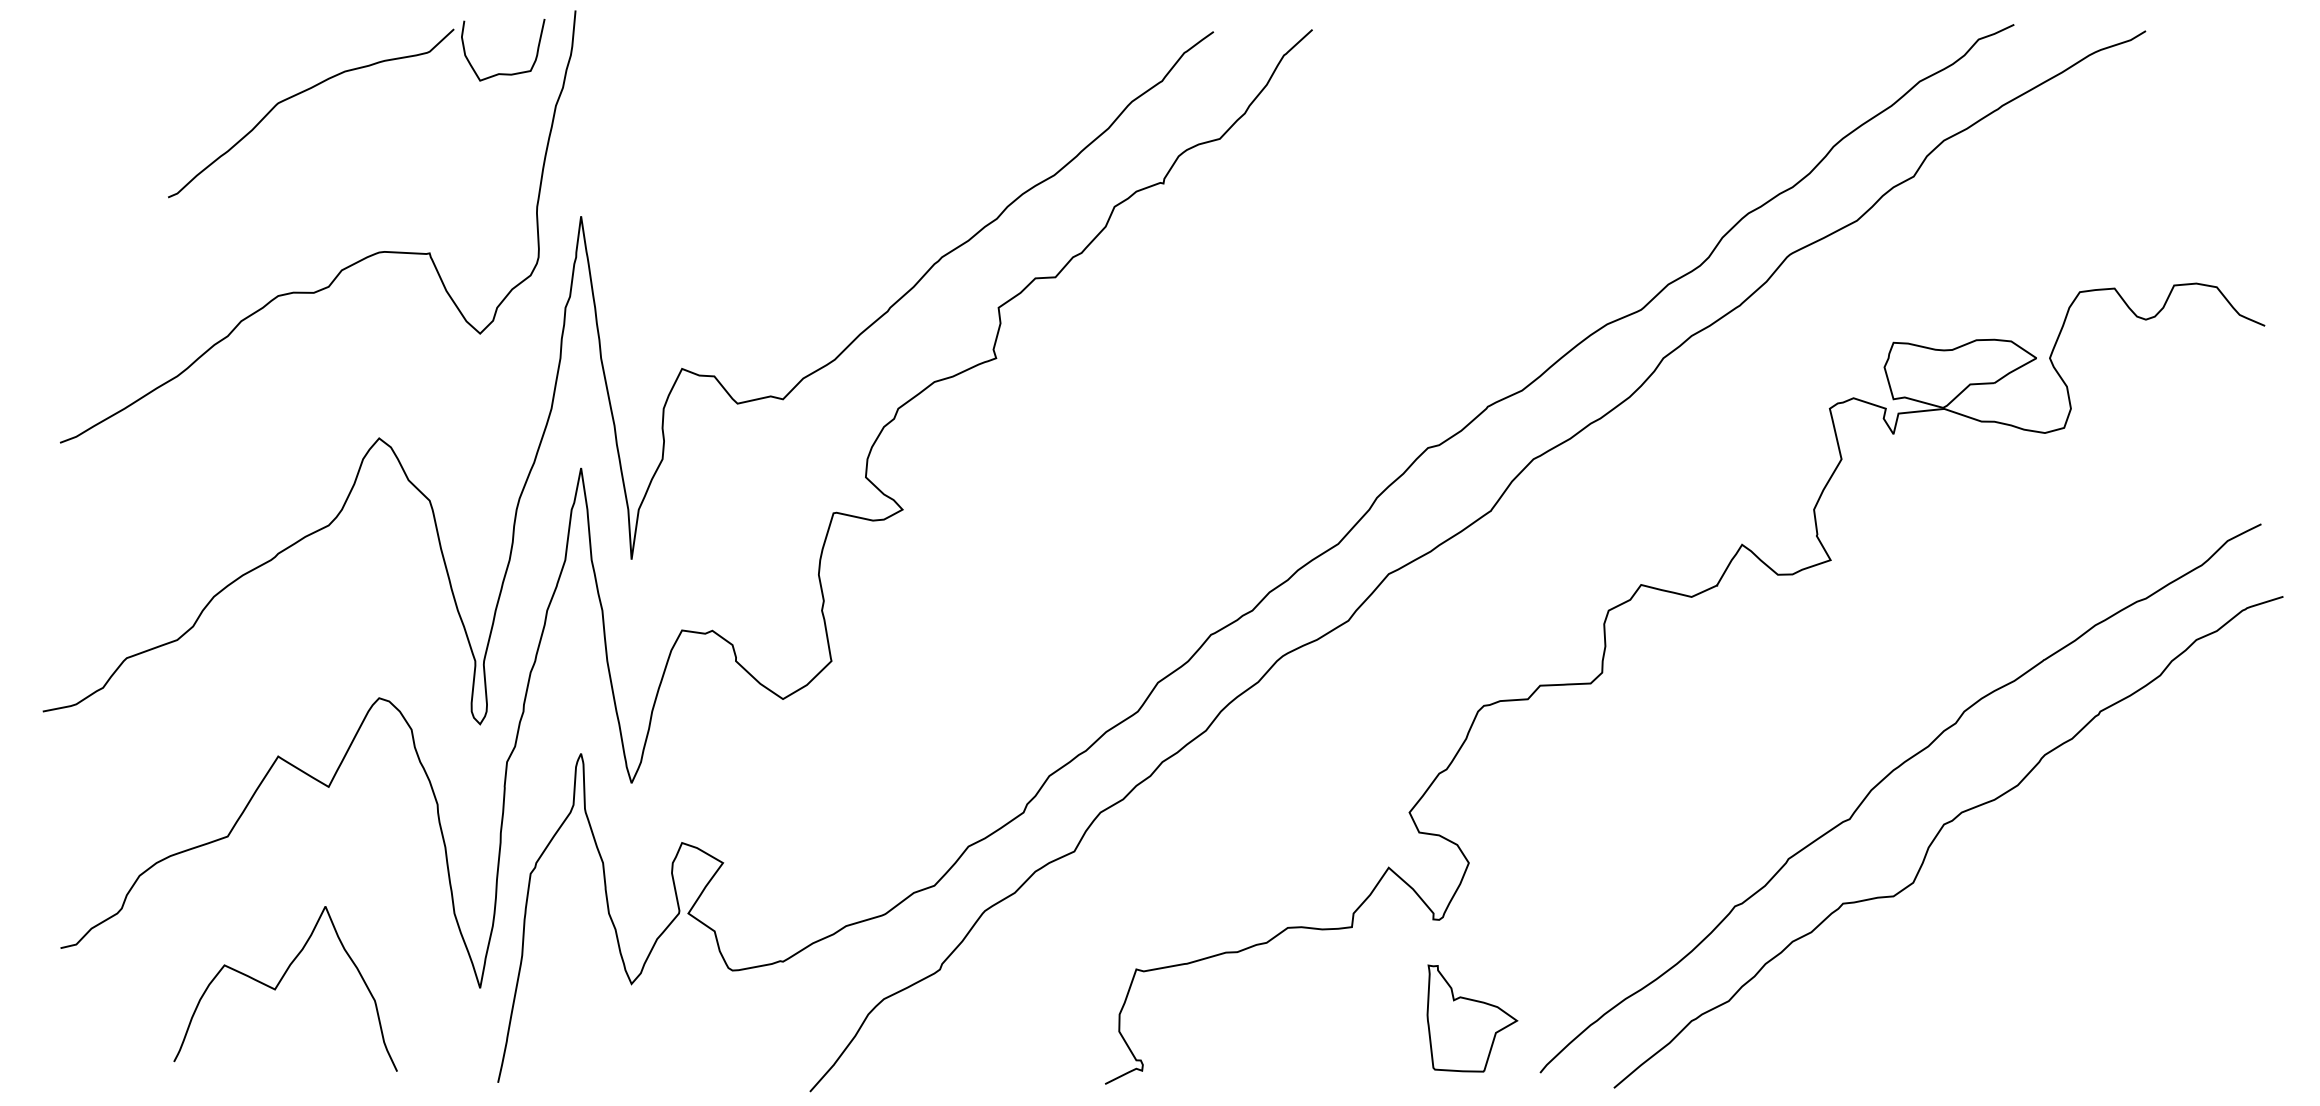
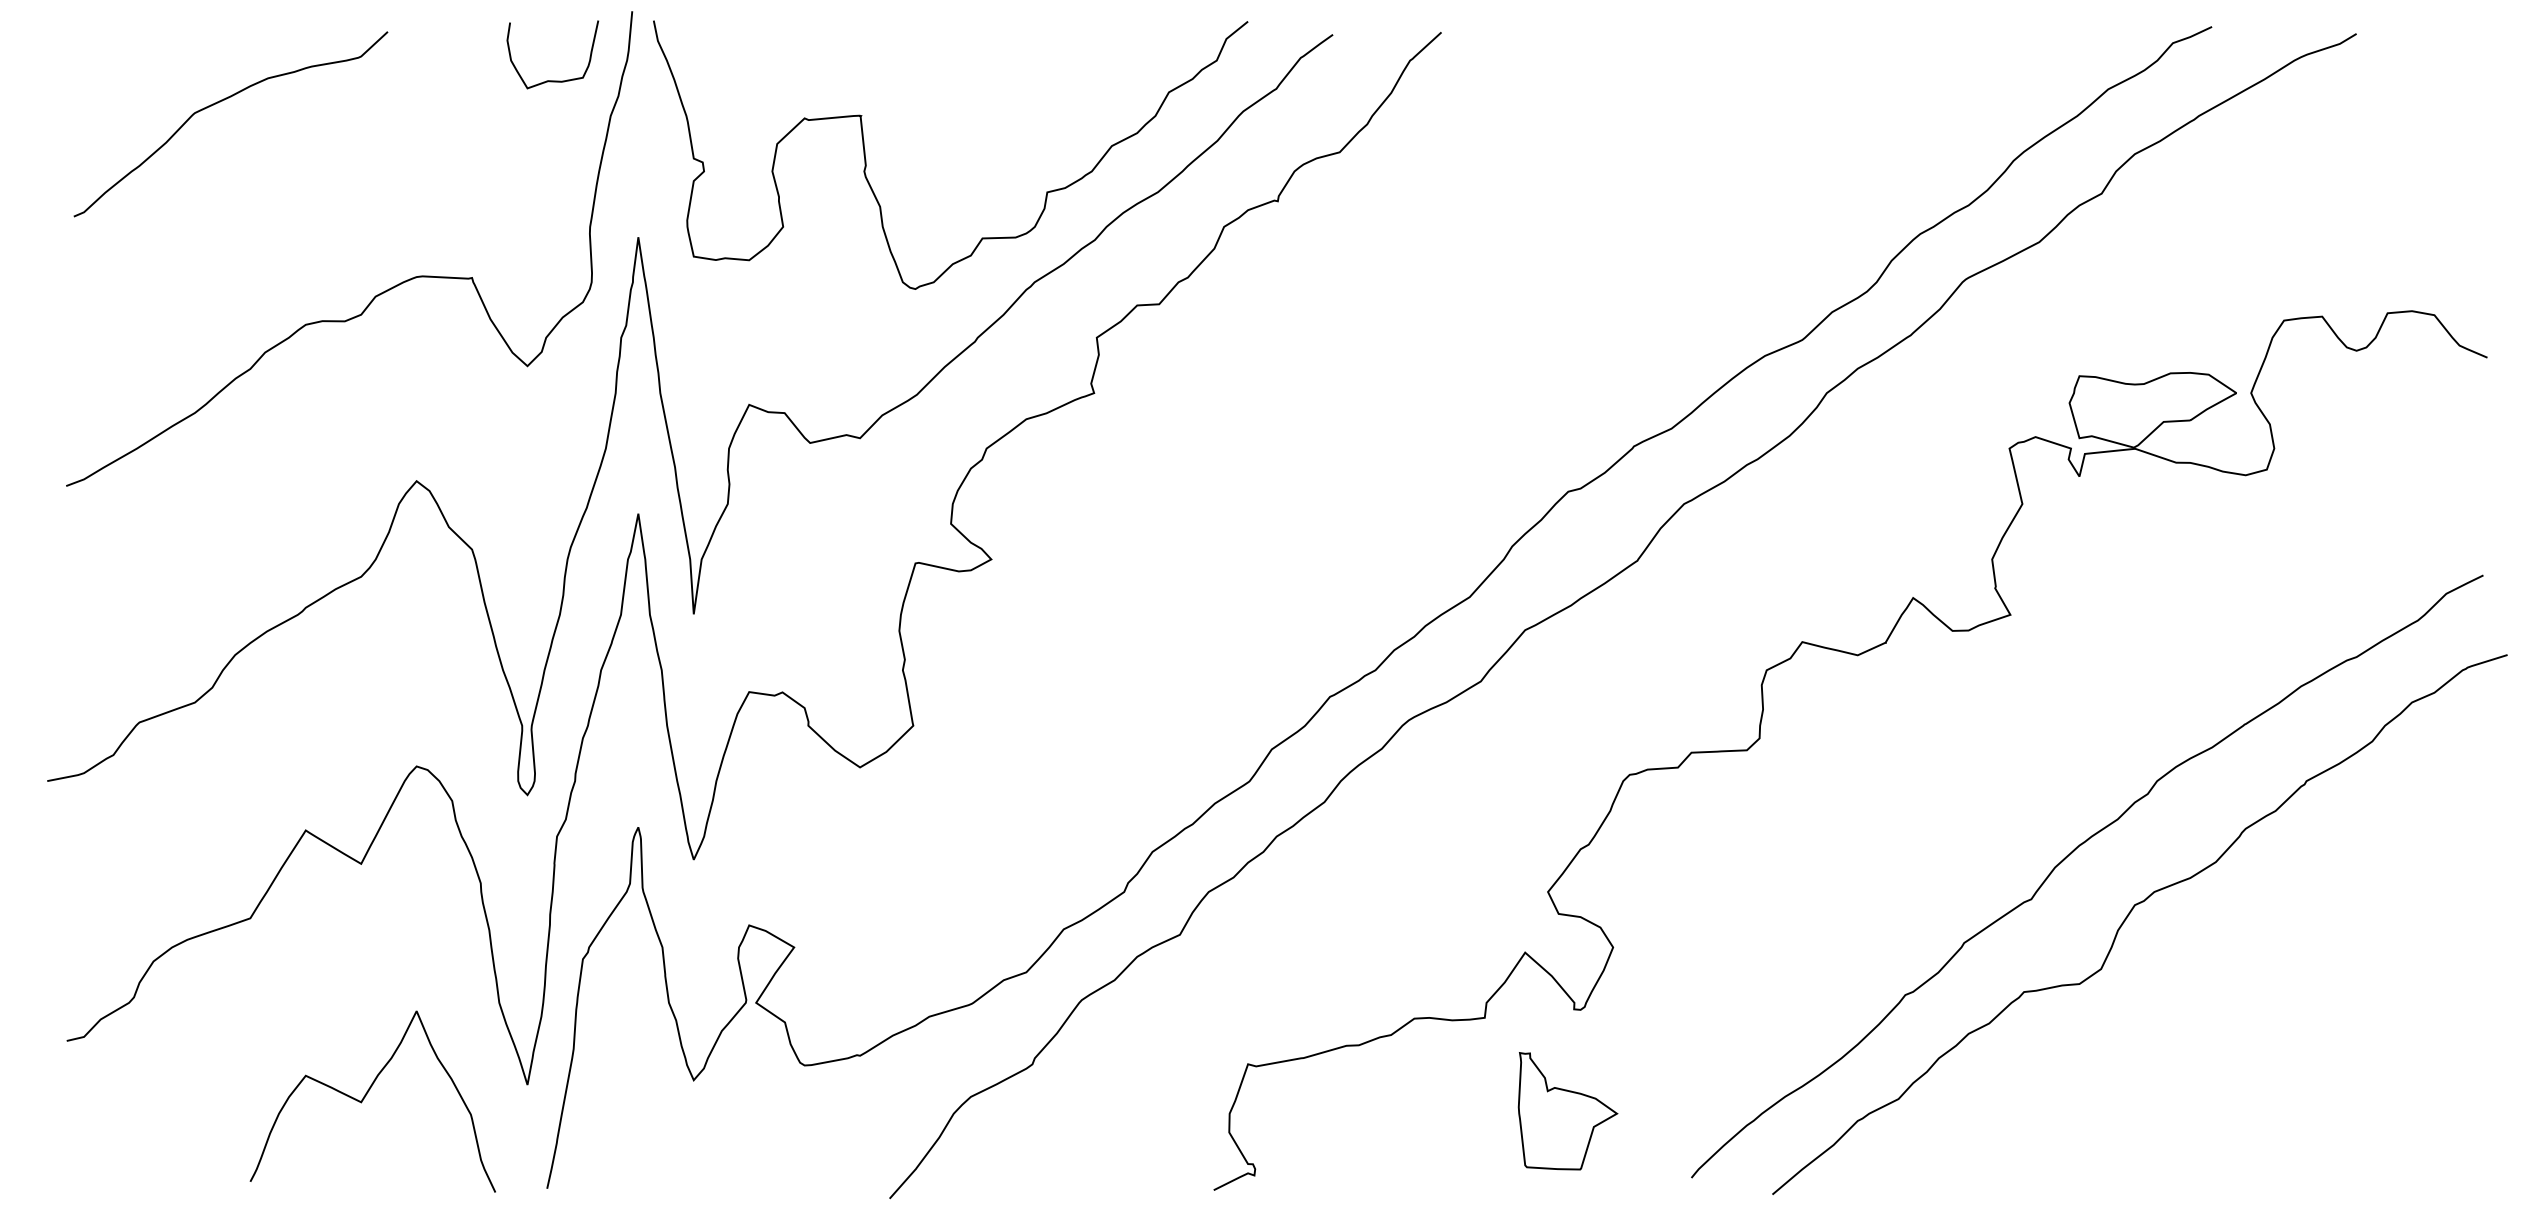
curve: (301, 93) -> (220, 102), moved
curve: (788, 145) -> (866, 159), added
curve: (278, 985) -> (365, 1097), moved
part: (1471, 1018) -> (1567, 1111), moved

